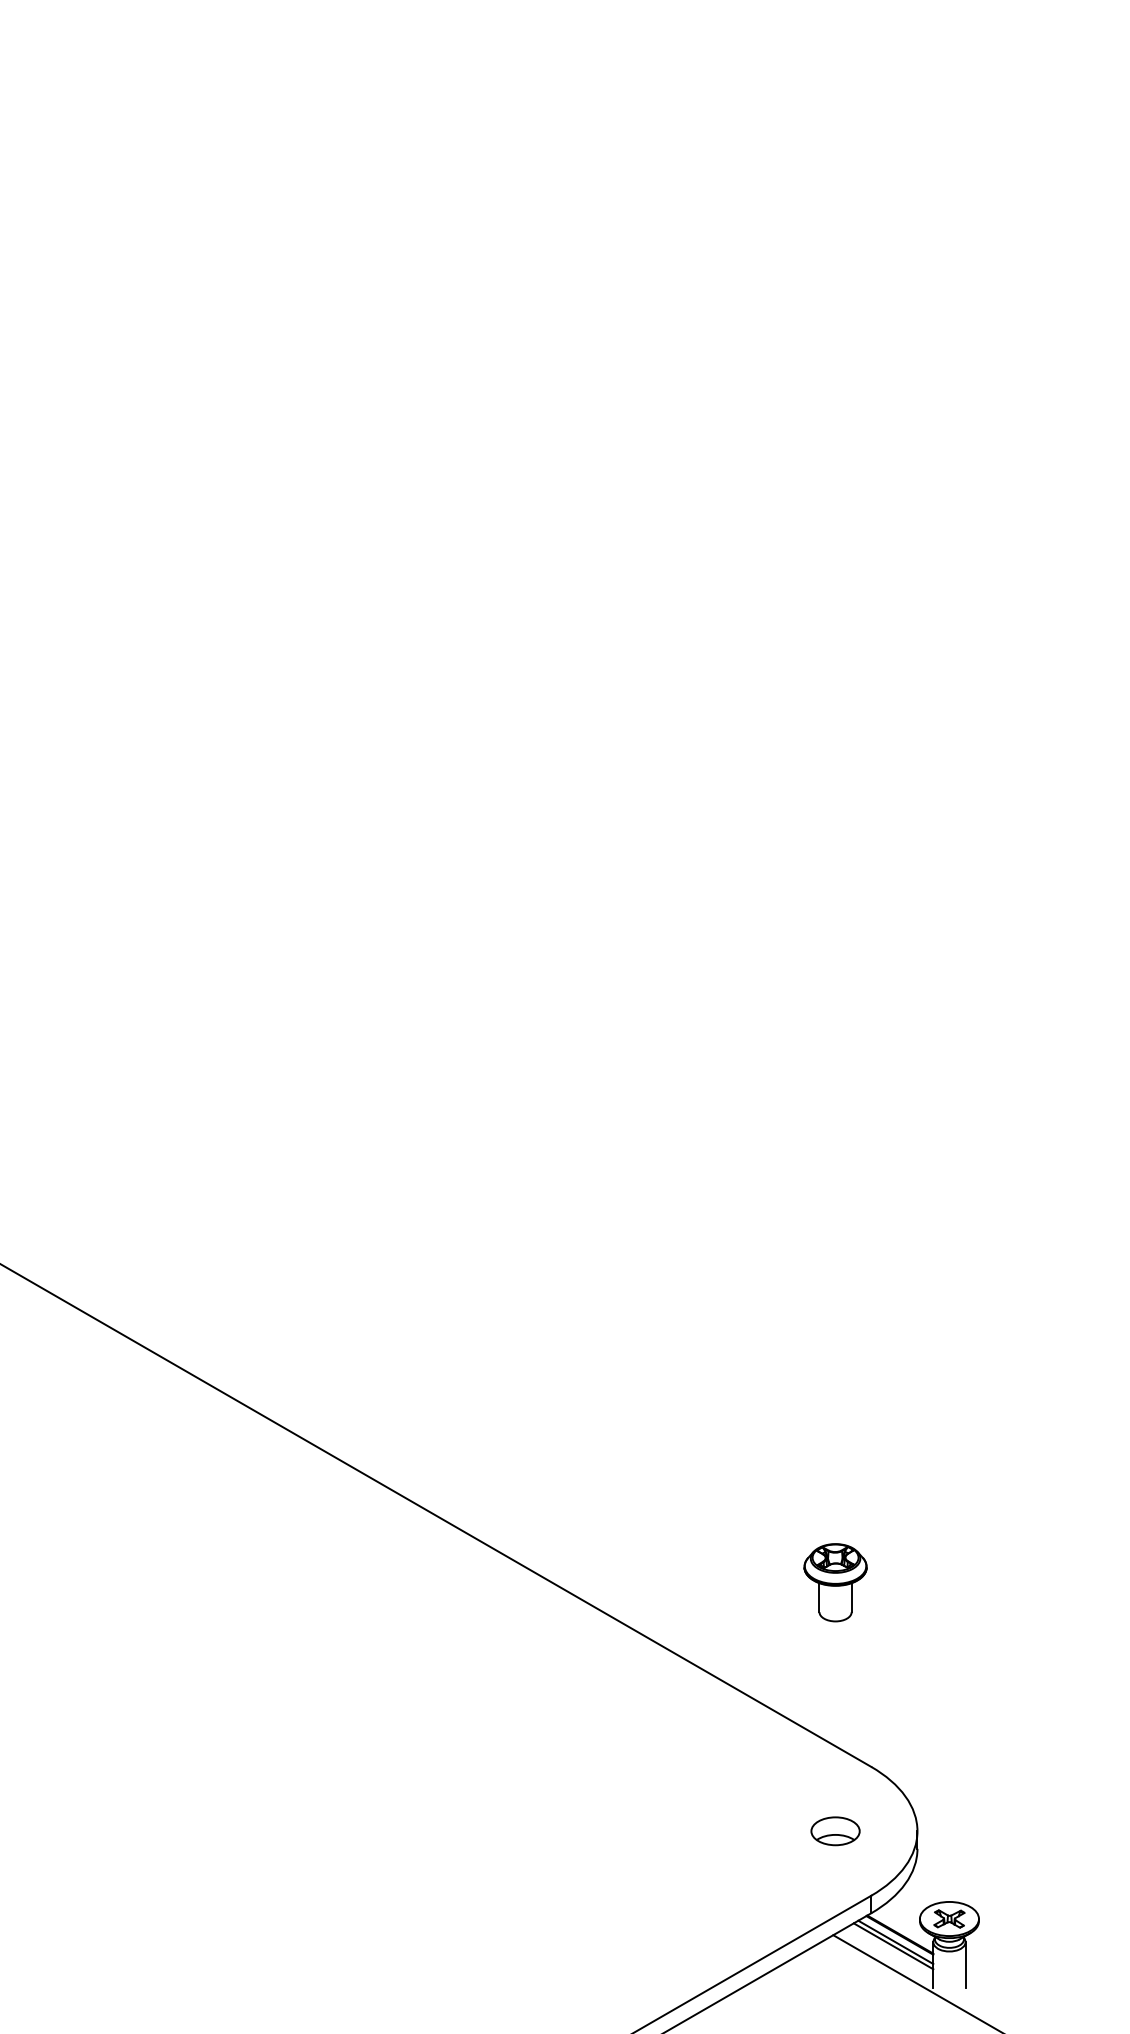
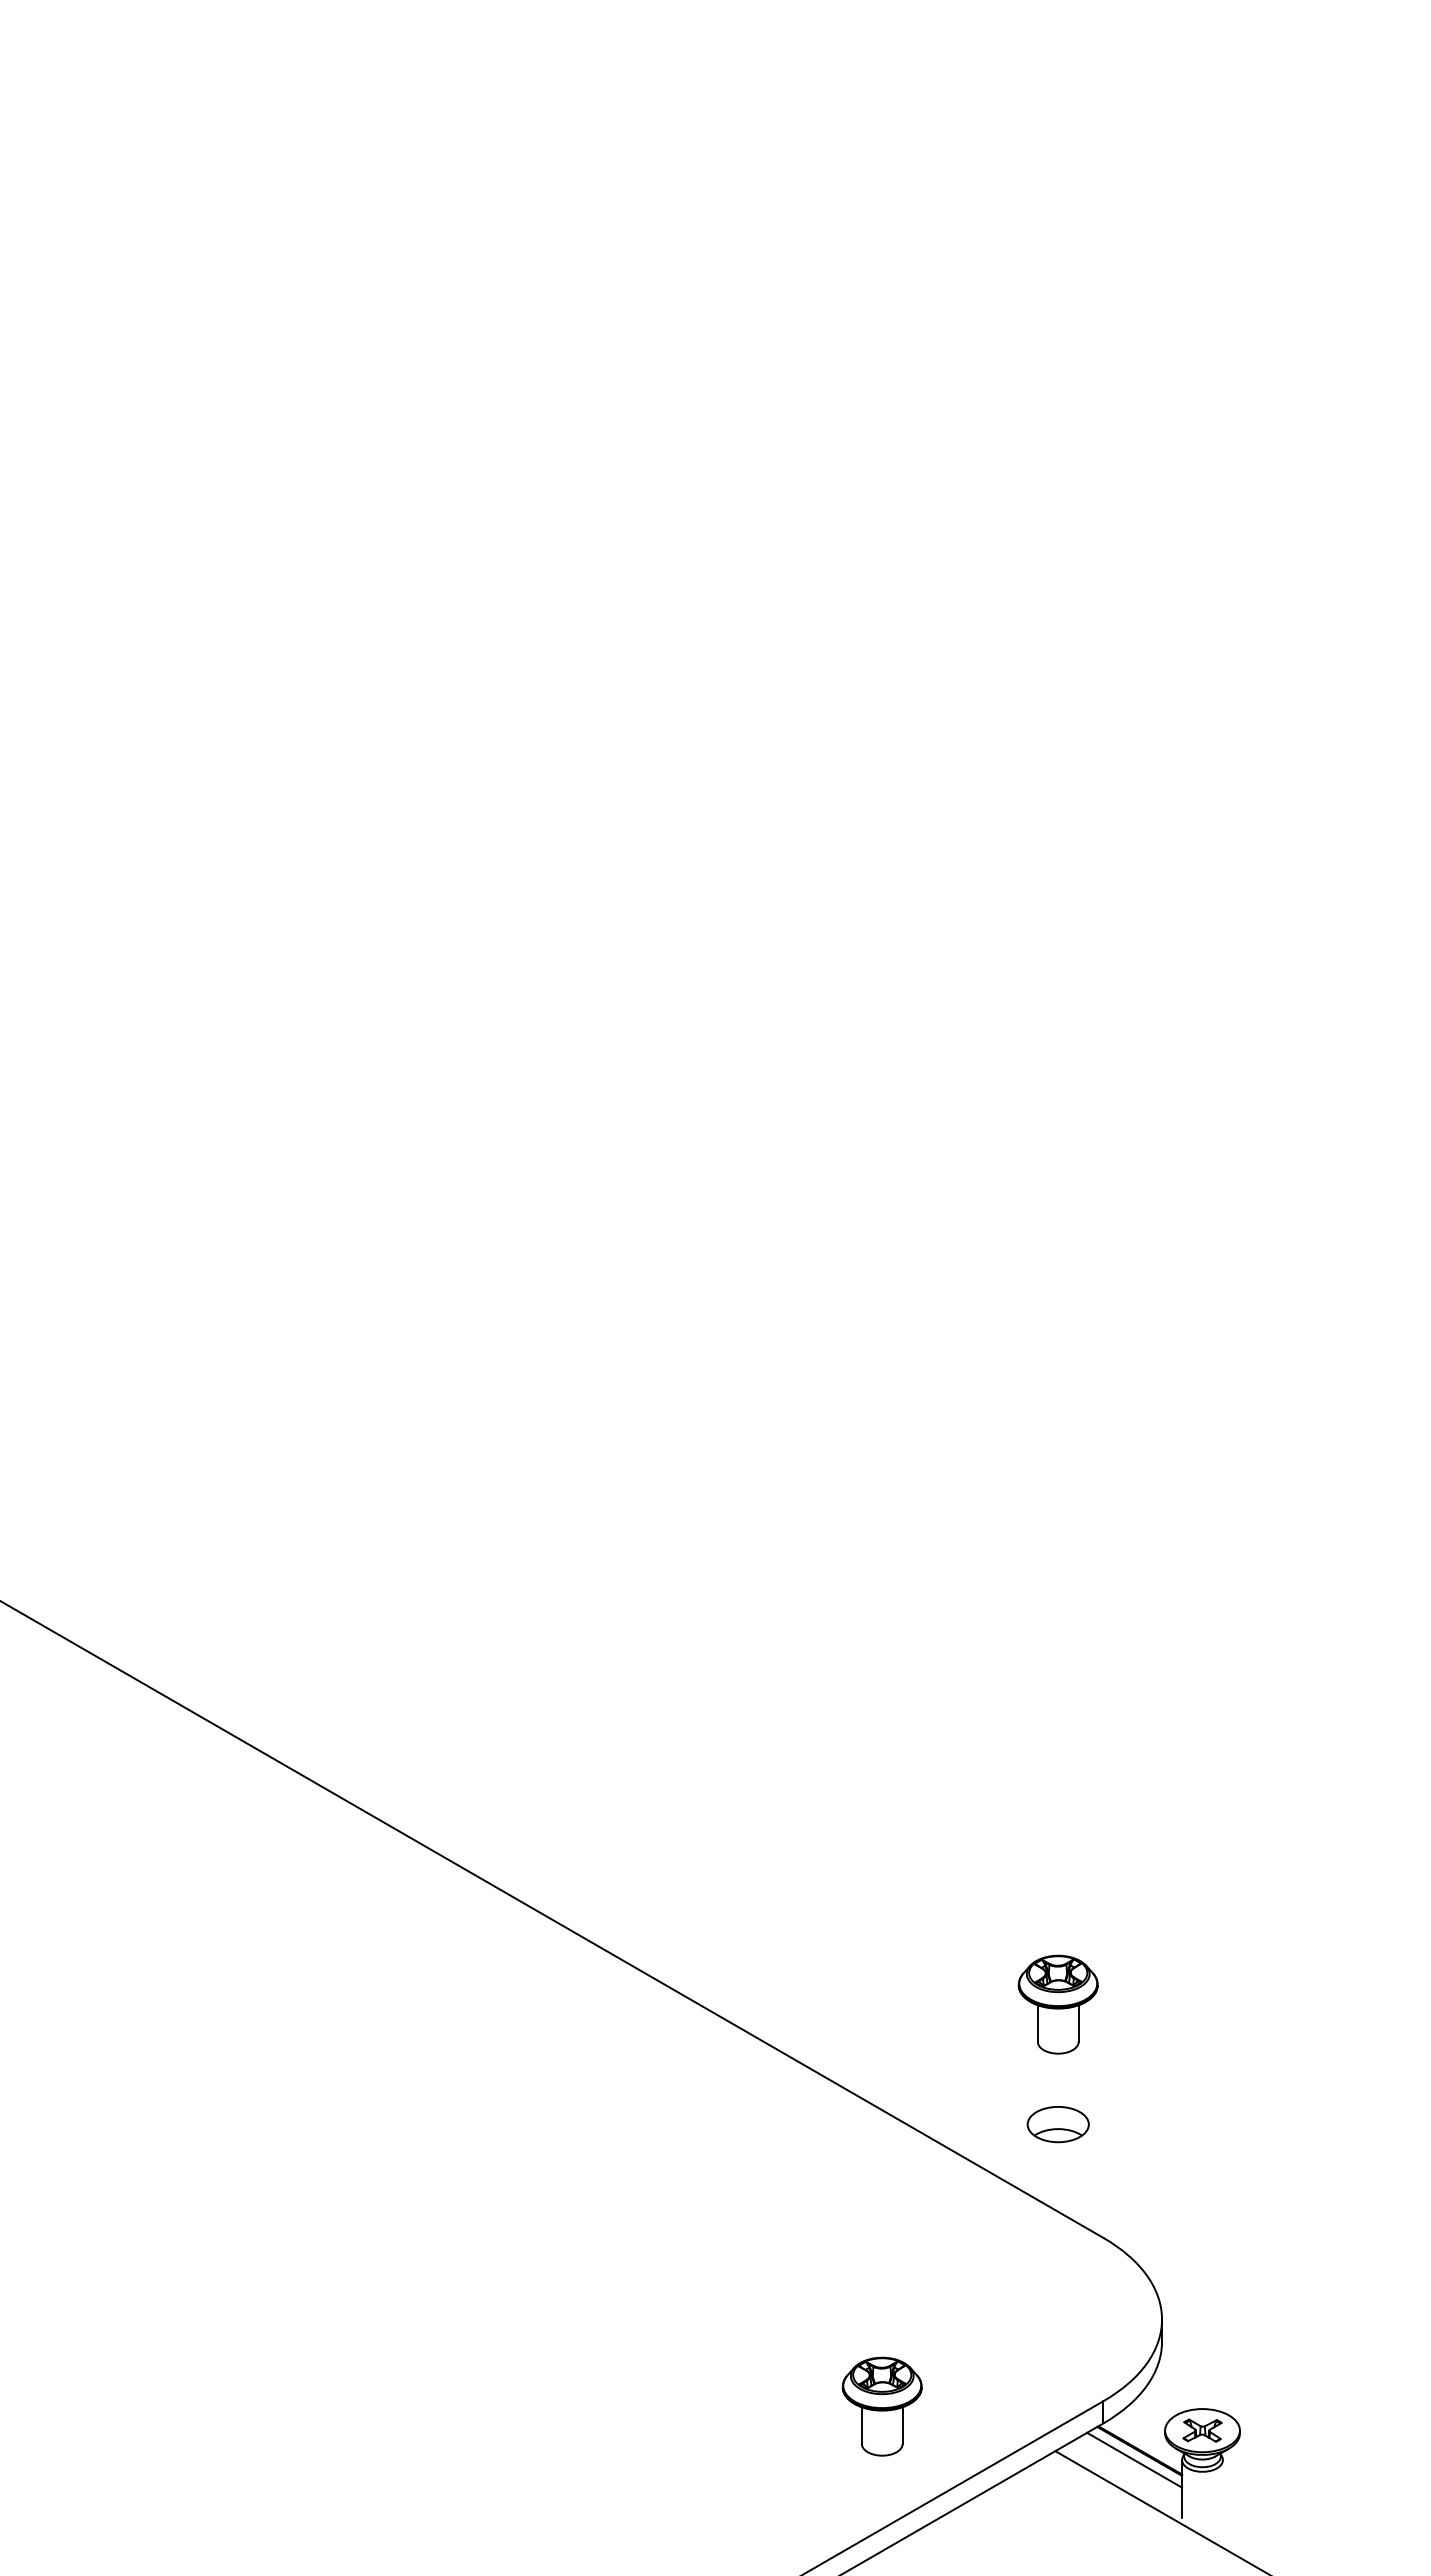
part: (834, 1831) -> (1057, 2124), moved
part: (696, 1899) -> (881, 2406), added
line: (893, 1946) -> (1131, 2465), removed
line: (965, 1964) -> (1222, 2488), removed

